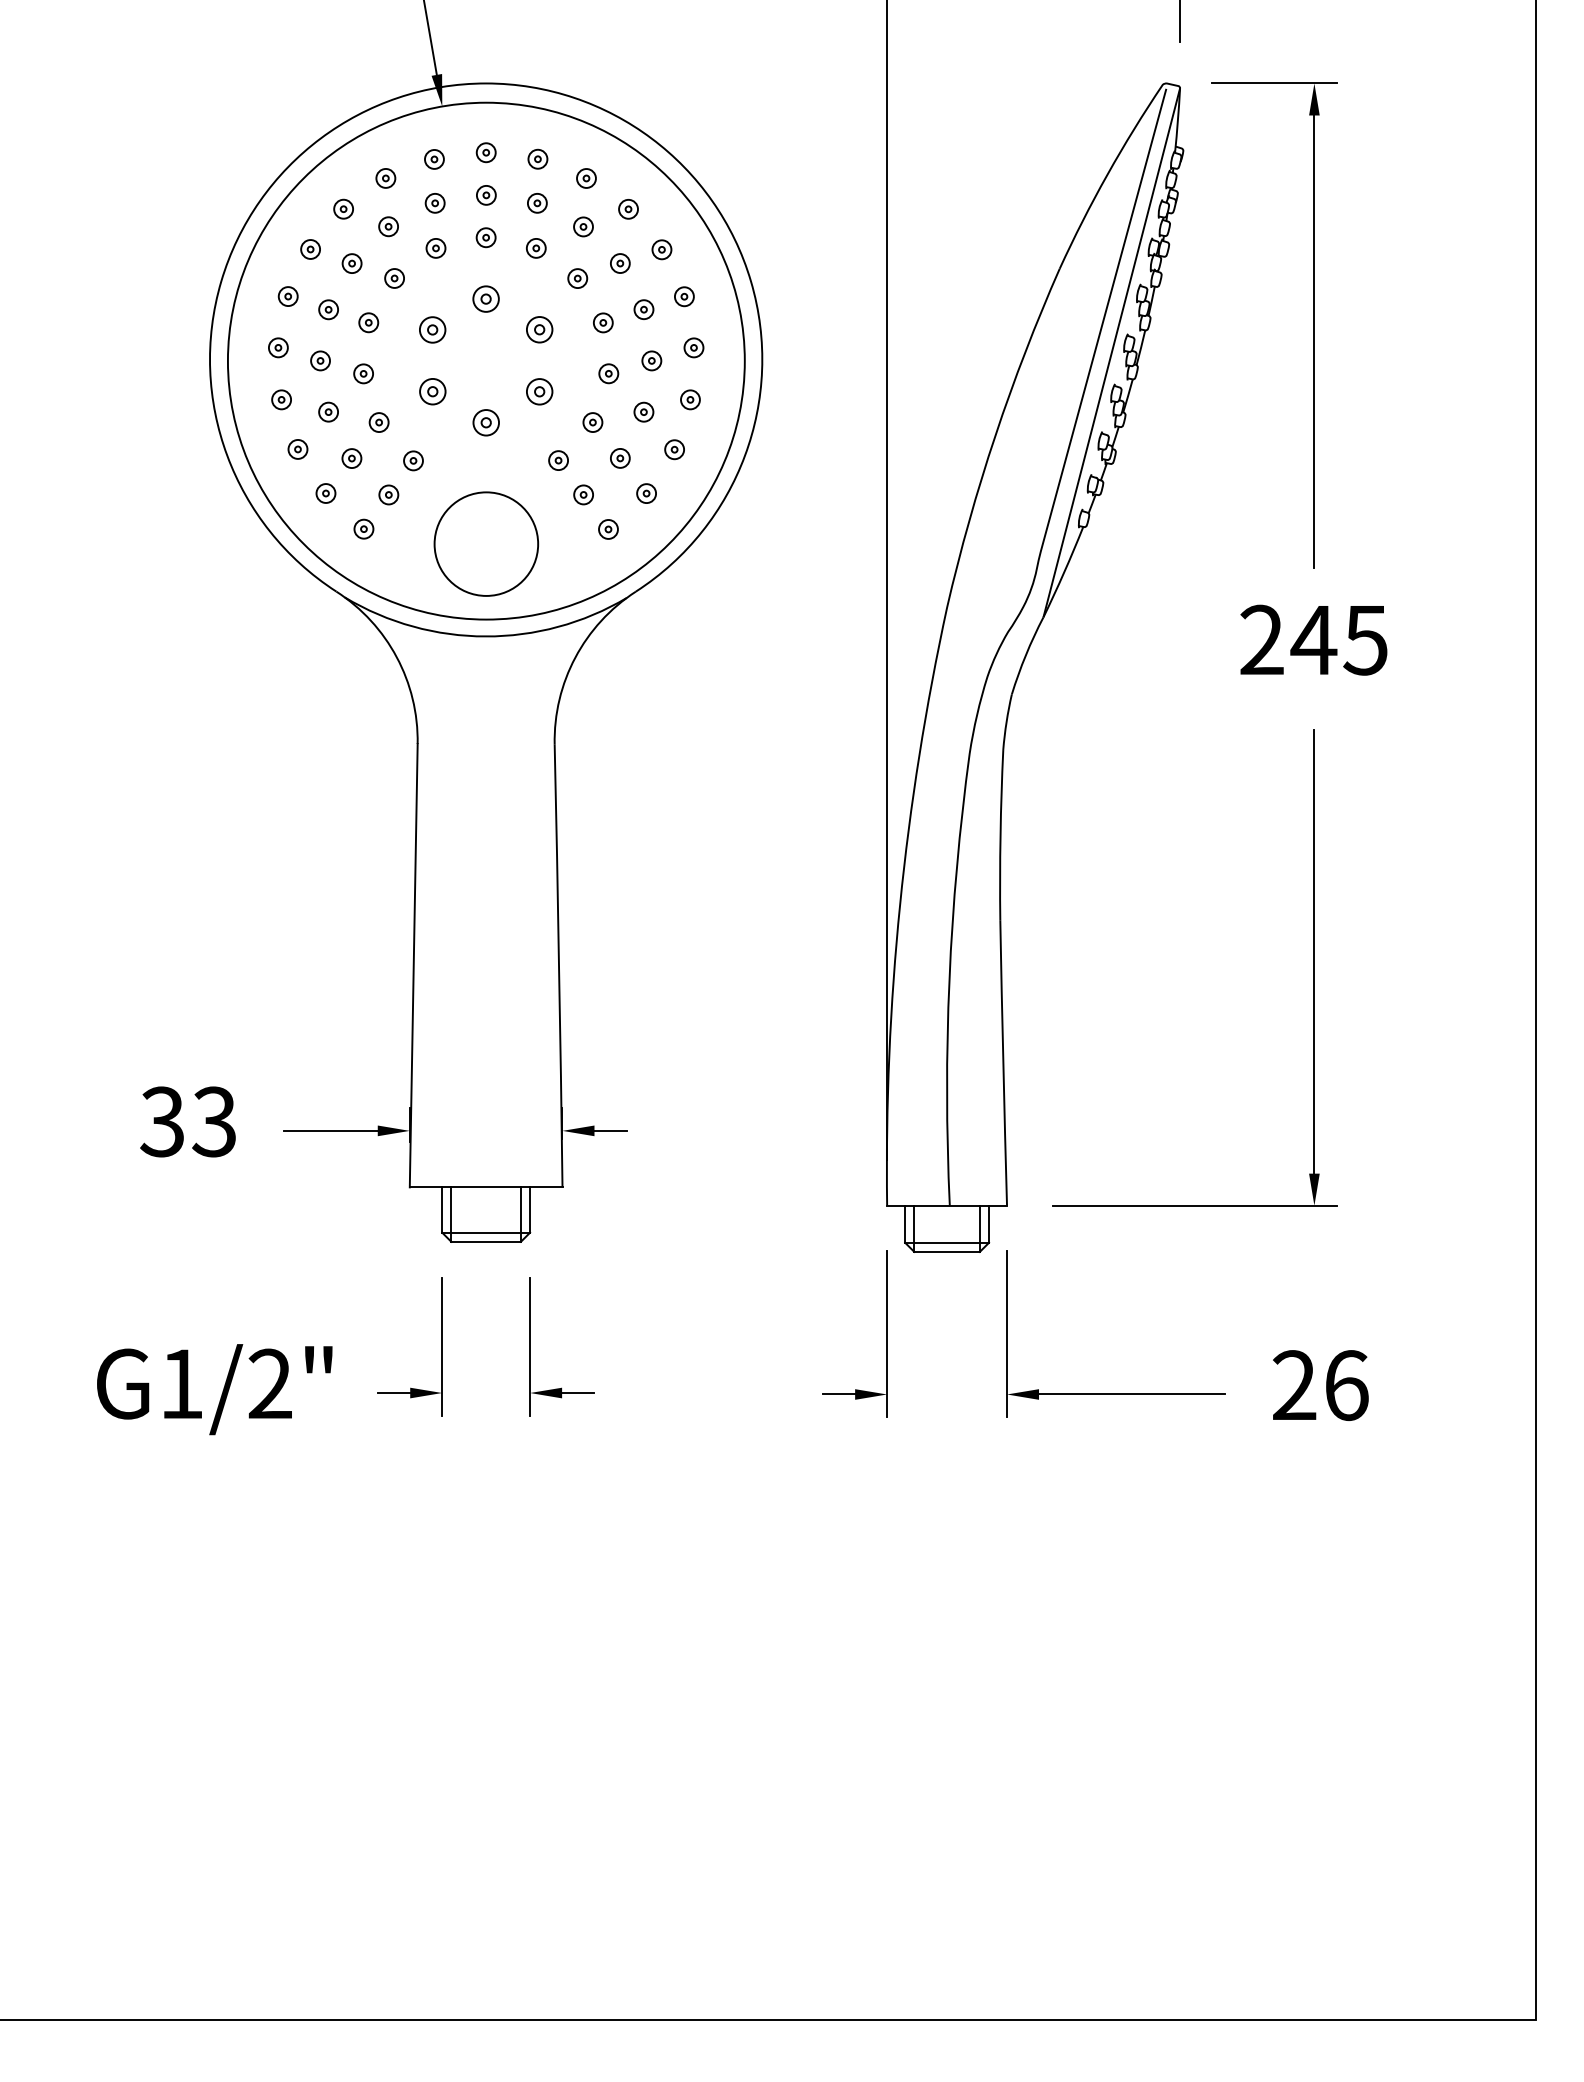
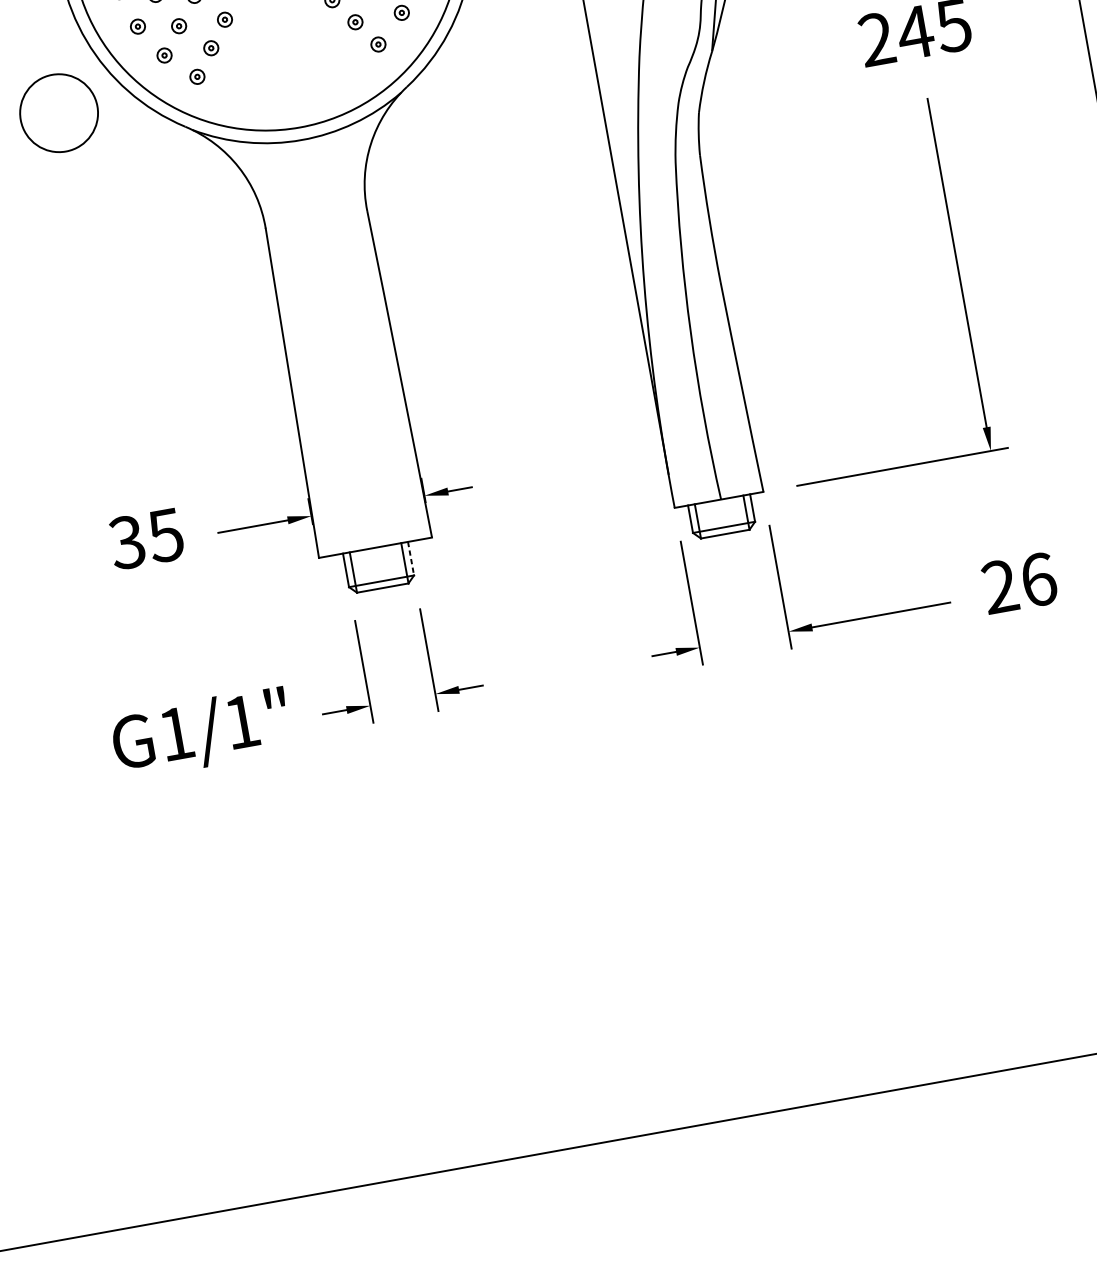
circle: (486, 543) -> (59, 112), moved
text: (213, 1121) -> (164, 535), 33 -> 35
line: (530, 1210) -> (411, 558), solid -> dashed
text: (269, 1383) -> (241, 721), G1/2" -> G1/1"

